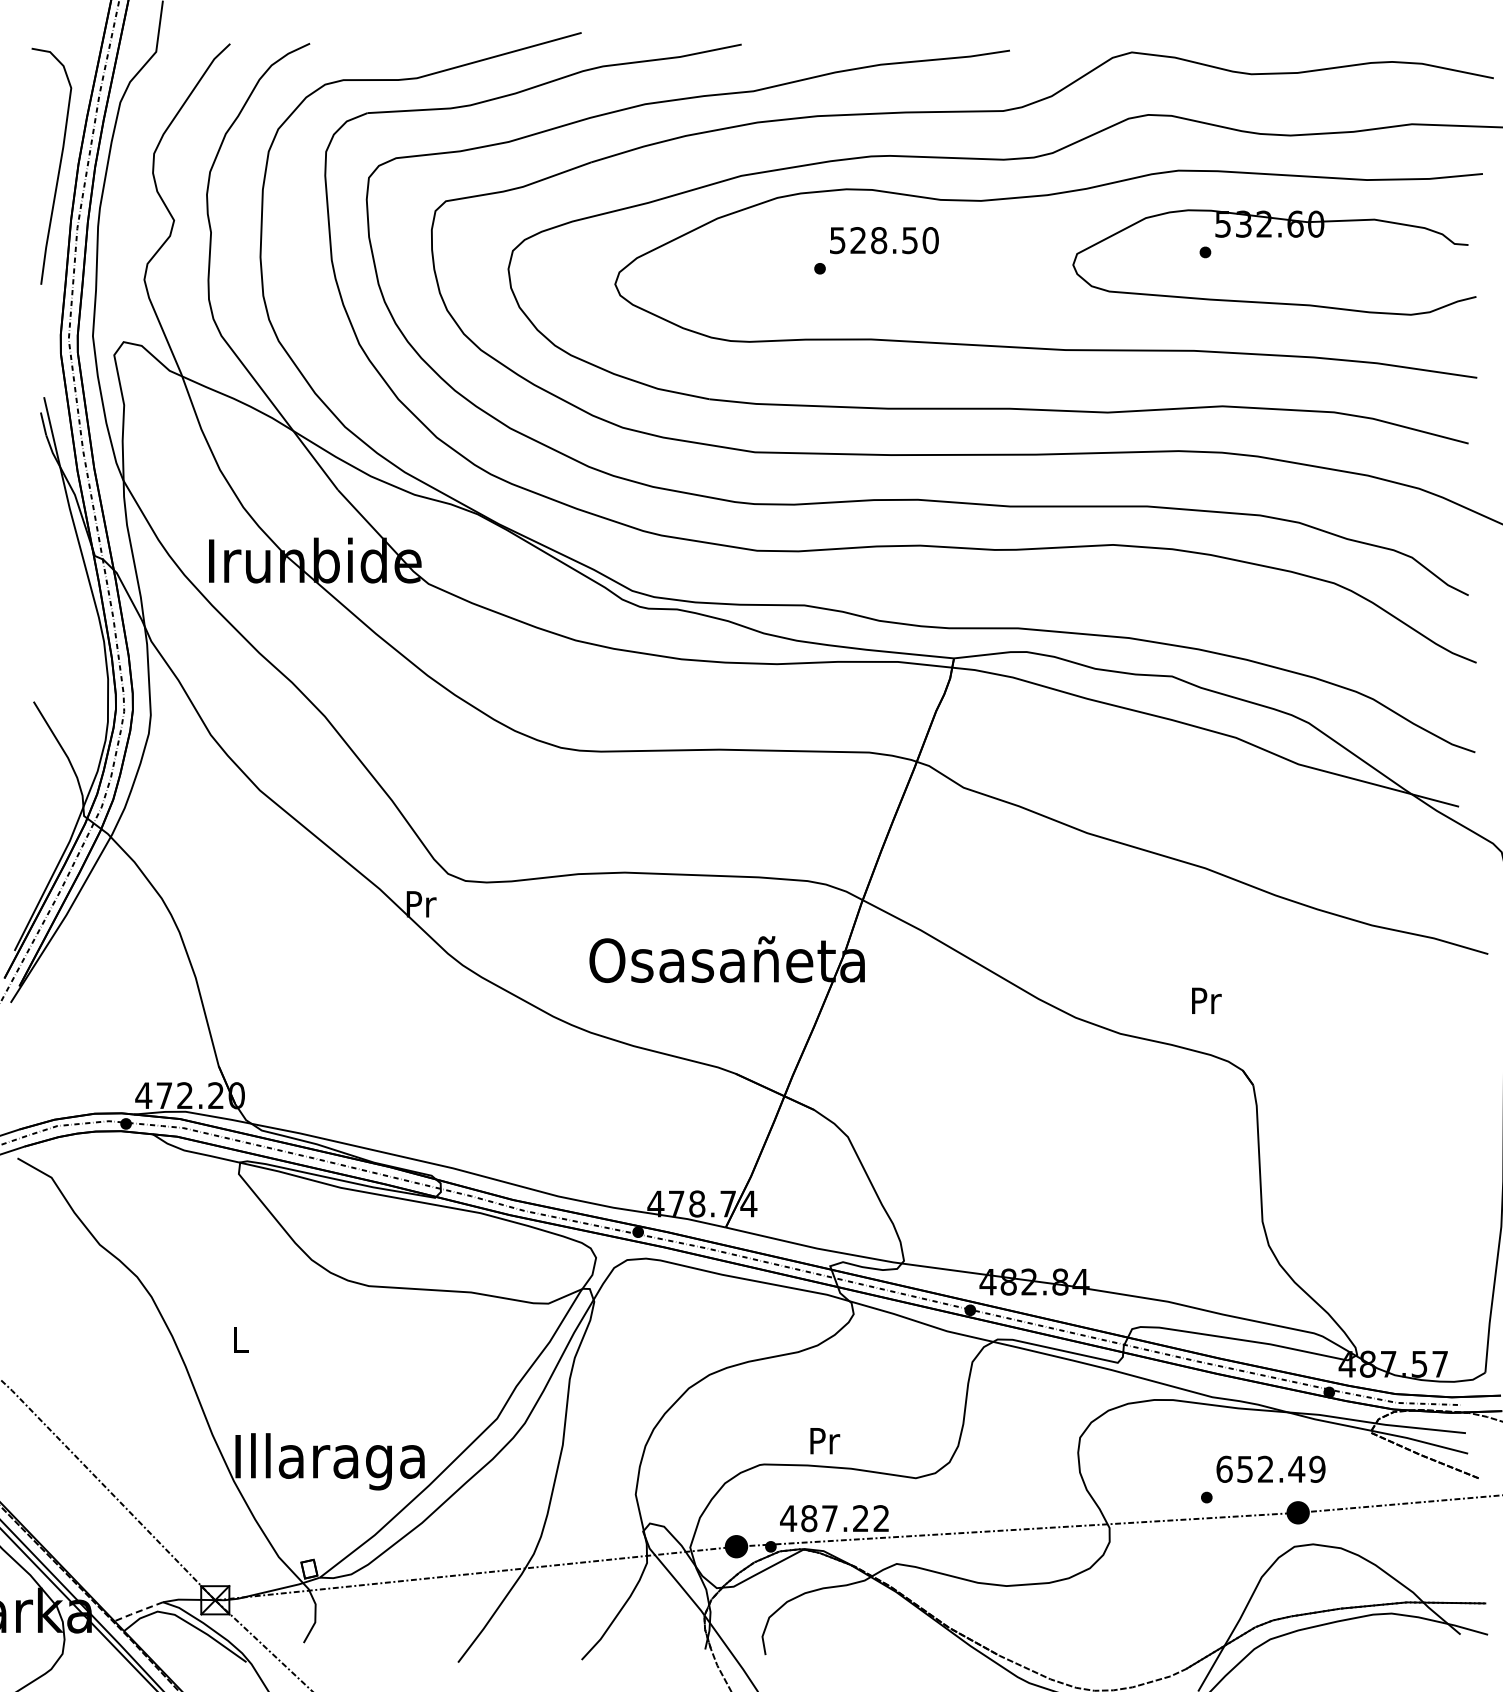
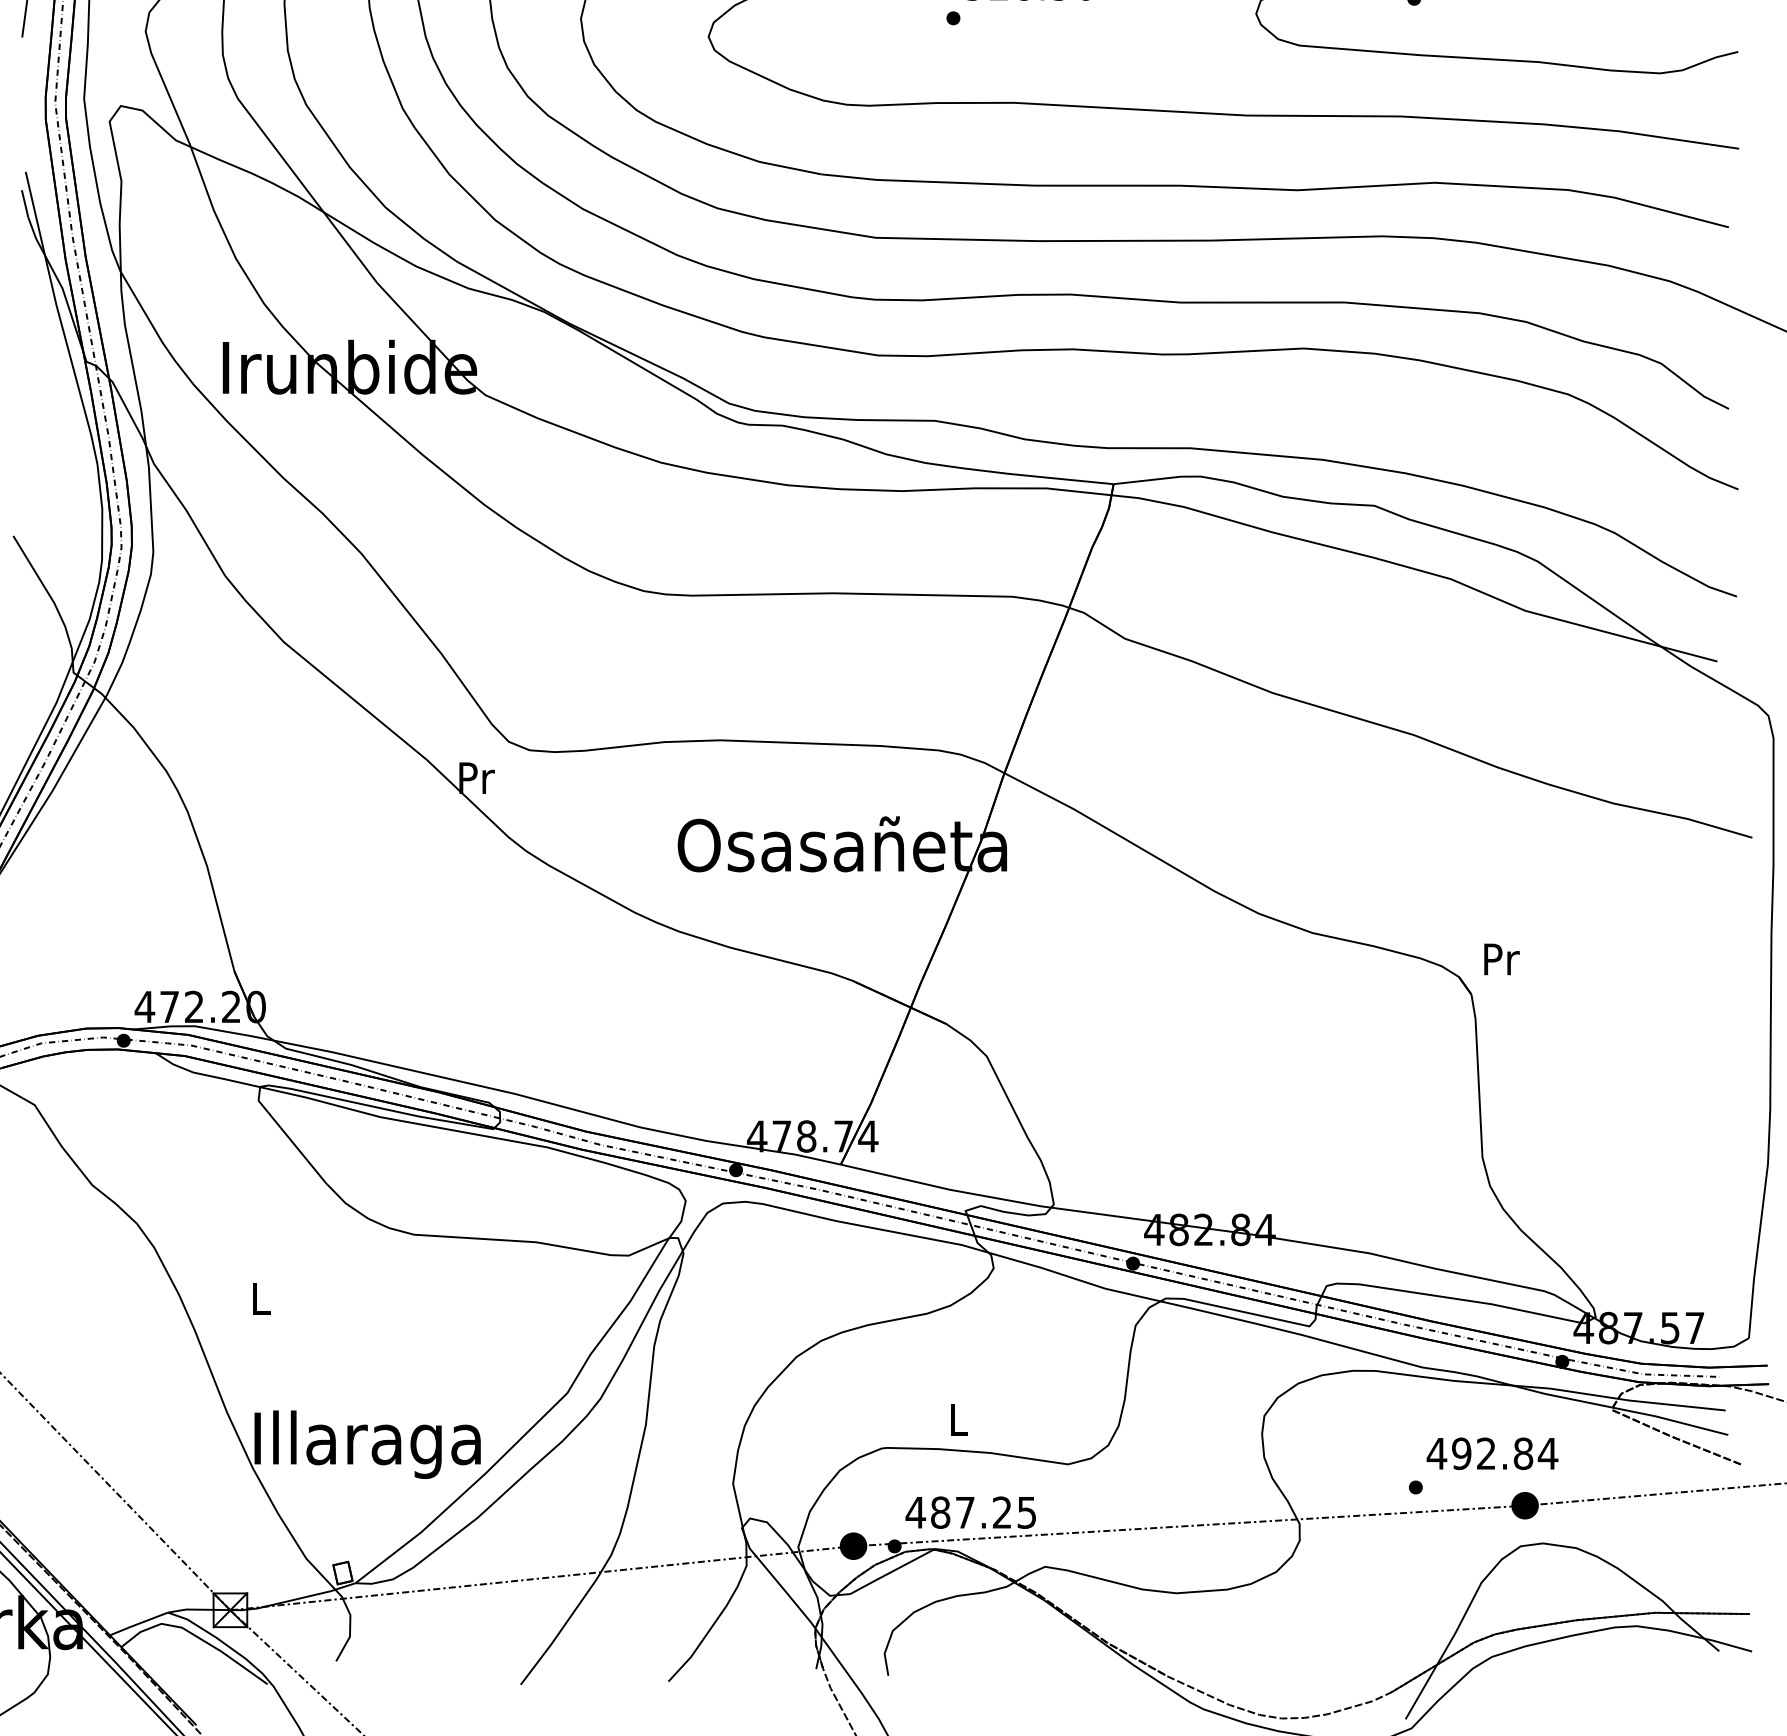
text: (1206, 1000) -> (1501, 958), moved
text: (825, 1441) -> (959, 1420), Pr -> L
text: (1270, 1468) -> (1492, 1452), 652.49 -> 492.84
text: (881, 1518) -> (1026, 1512), 487.22 -> 487.25
line: (137, 1611) -> (137, 1623), dashed -> solid

